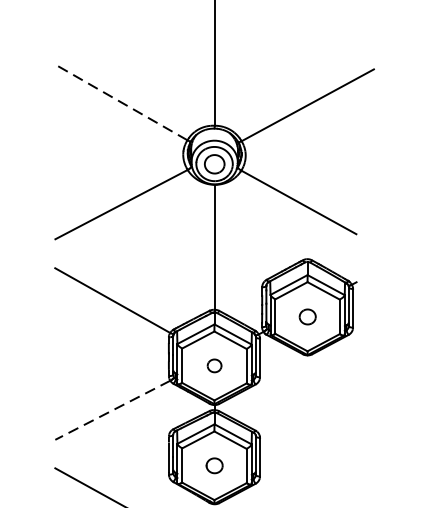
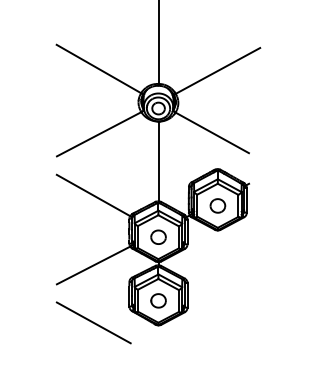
line: (120, 103) -> (98, 69), dashed -> solid
part: (307, 316) -> (217, 205), size x1.43
part: (214, 364) -> (158, 236), size x1.67
line: (112, 410) -> (93, 265), dashed -> solid
part: (214, 465) -> (158, 300), size x1.43

